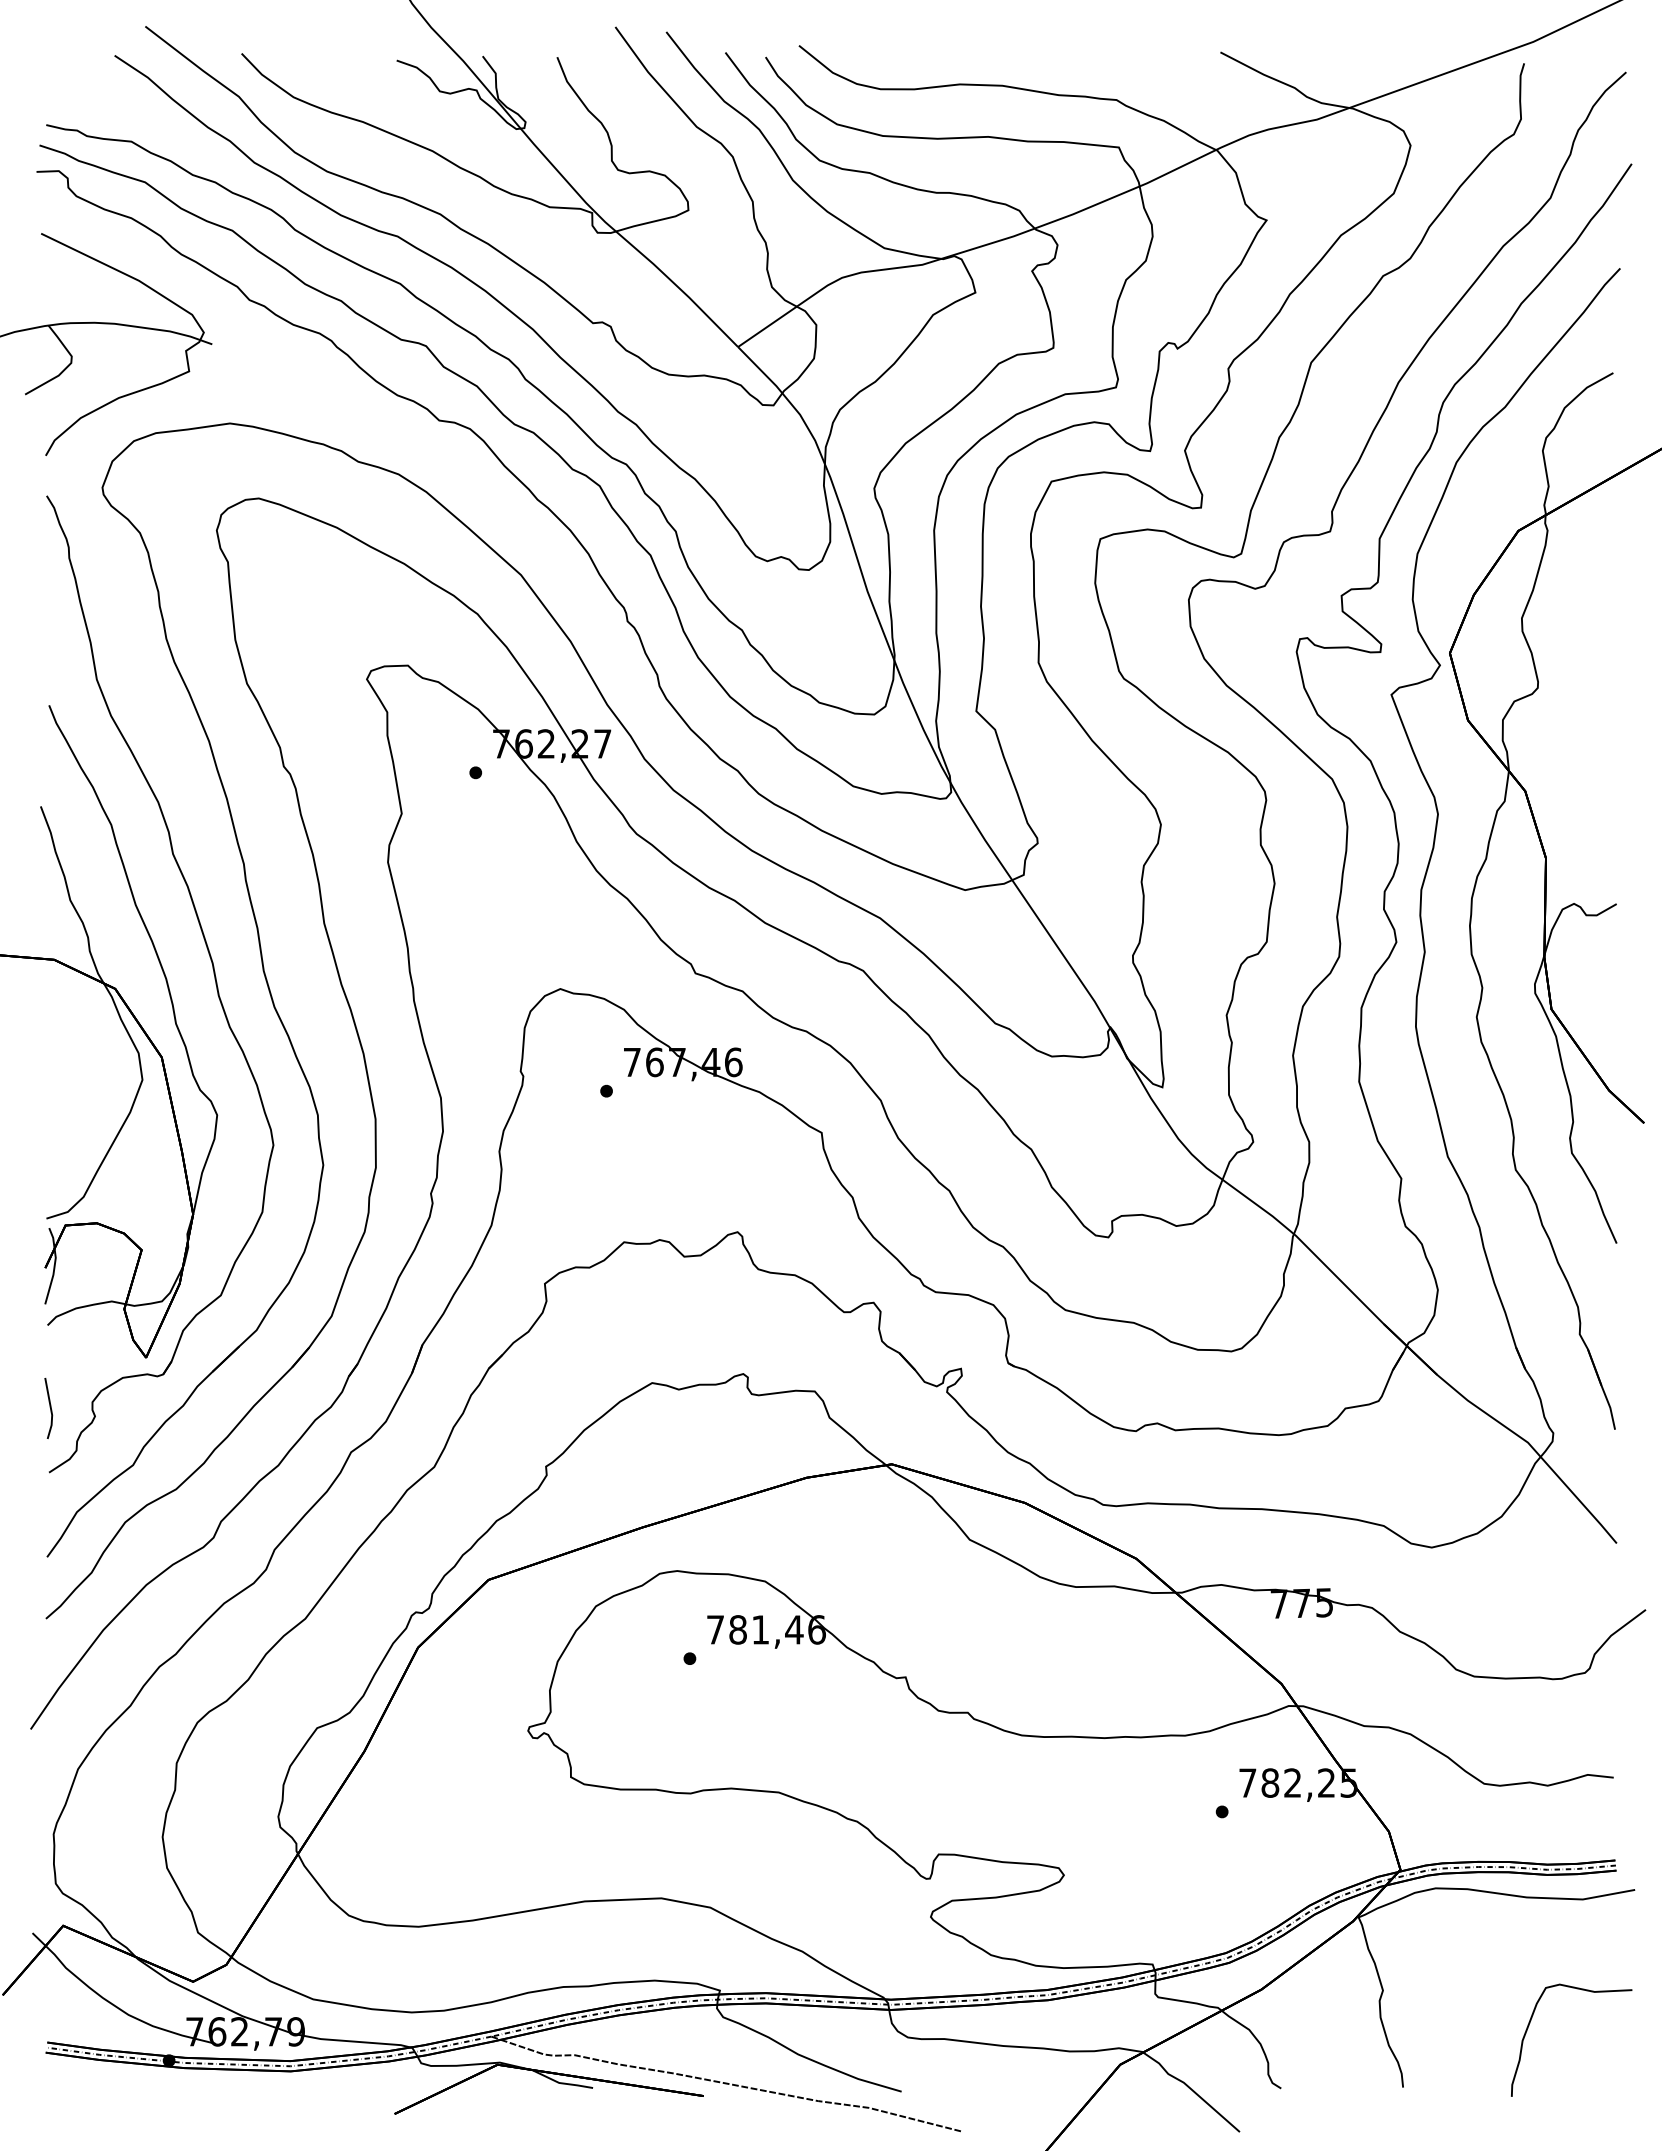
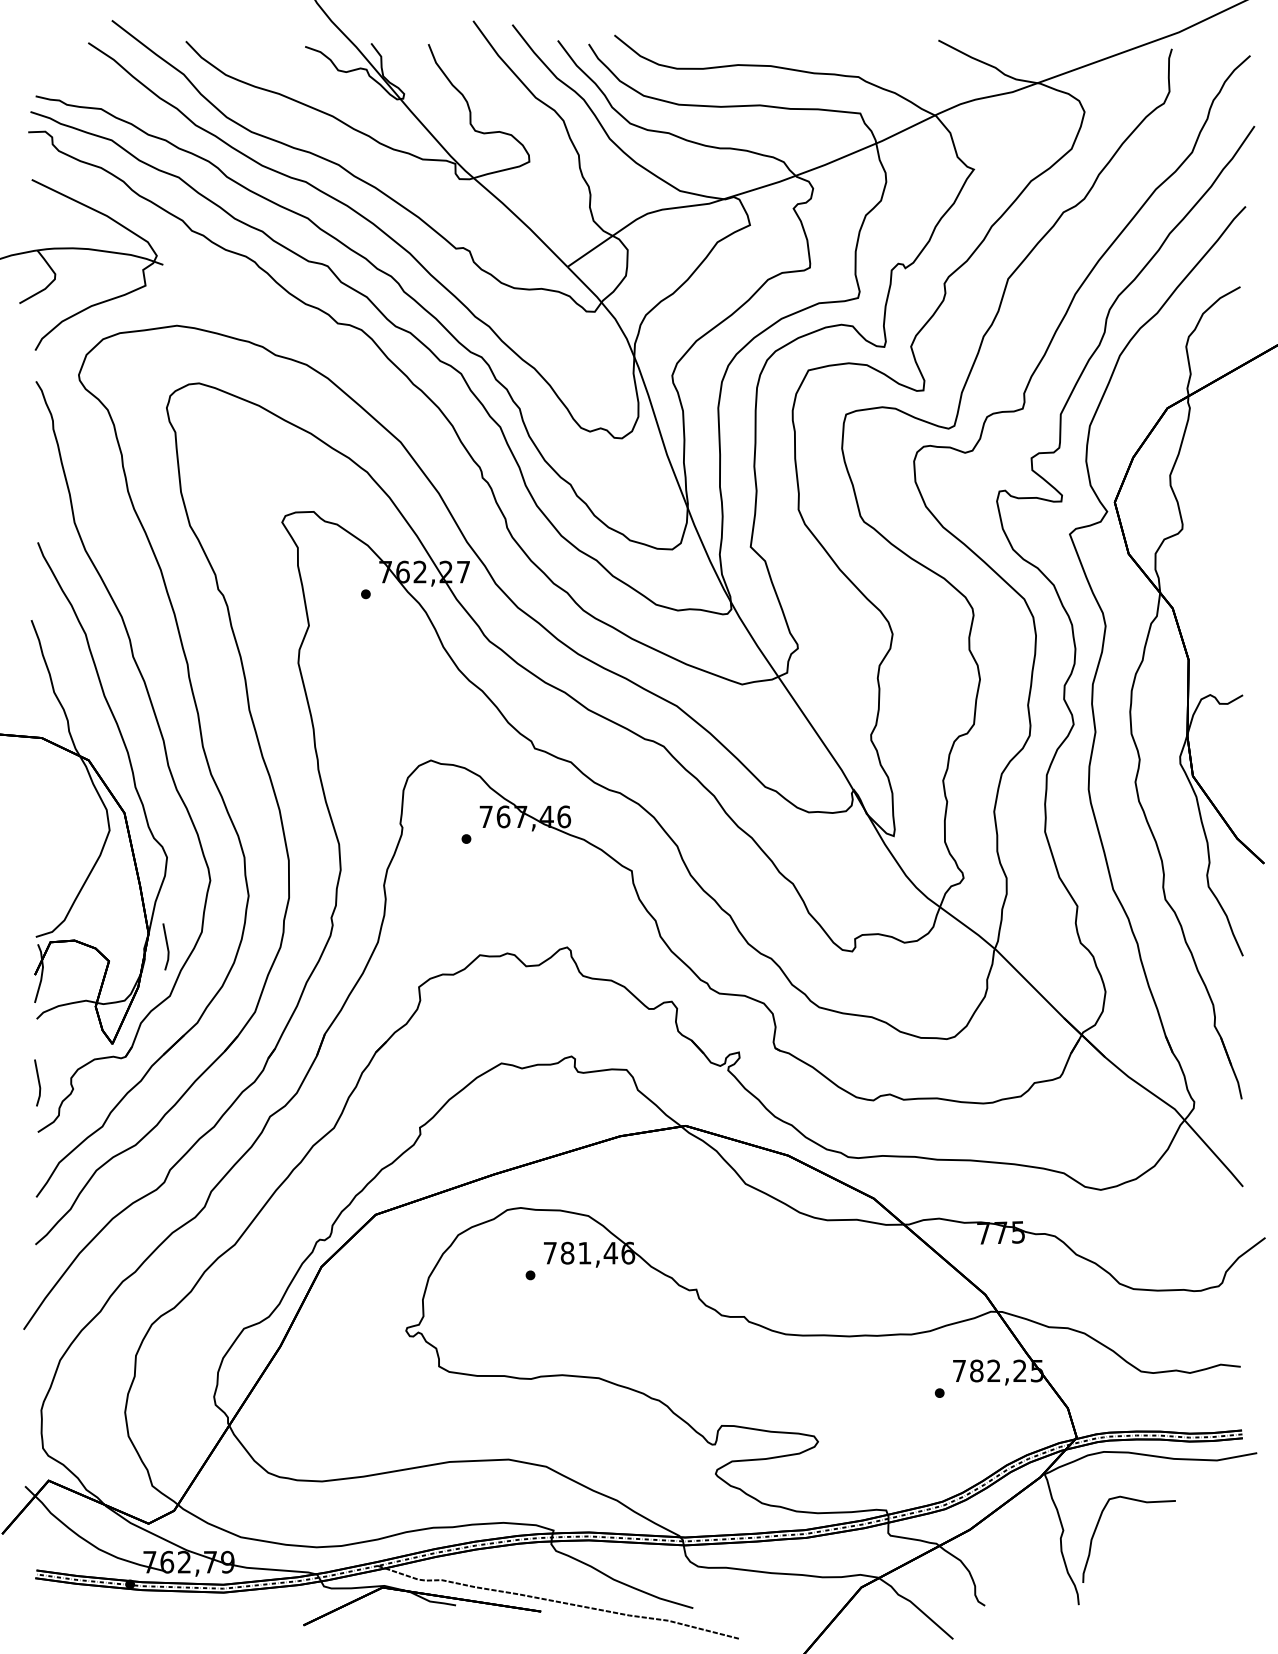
line: (216, 1230) -> (166, 946), added
curve: (1529, 2026) -> (1096, 1528), moved

